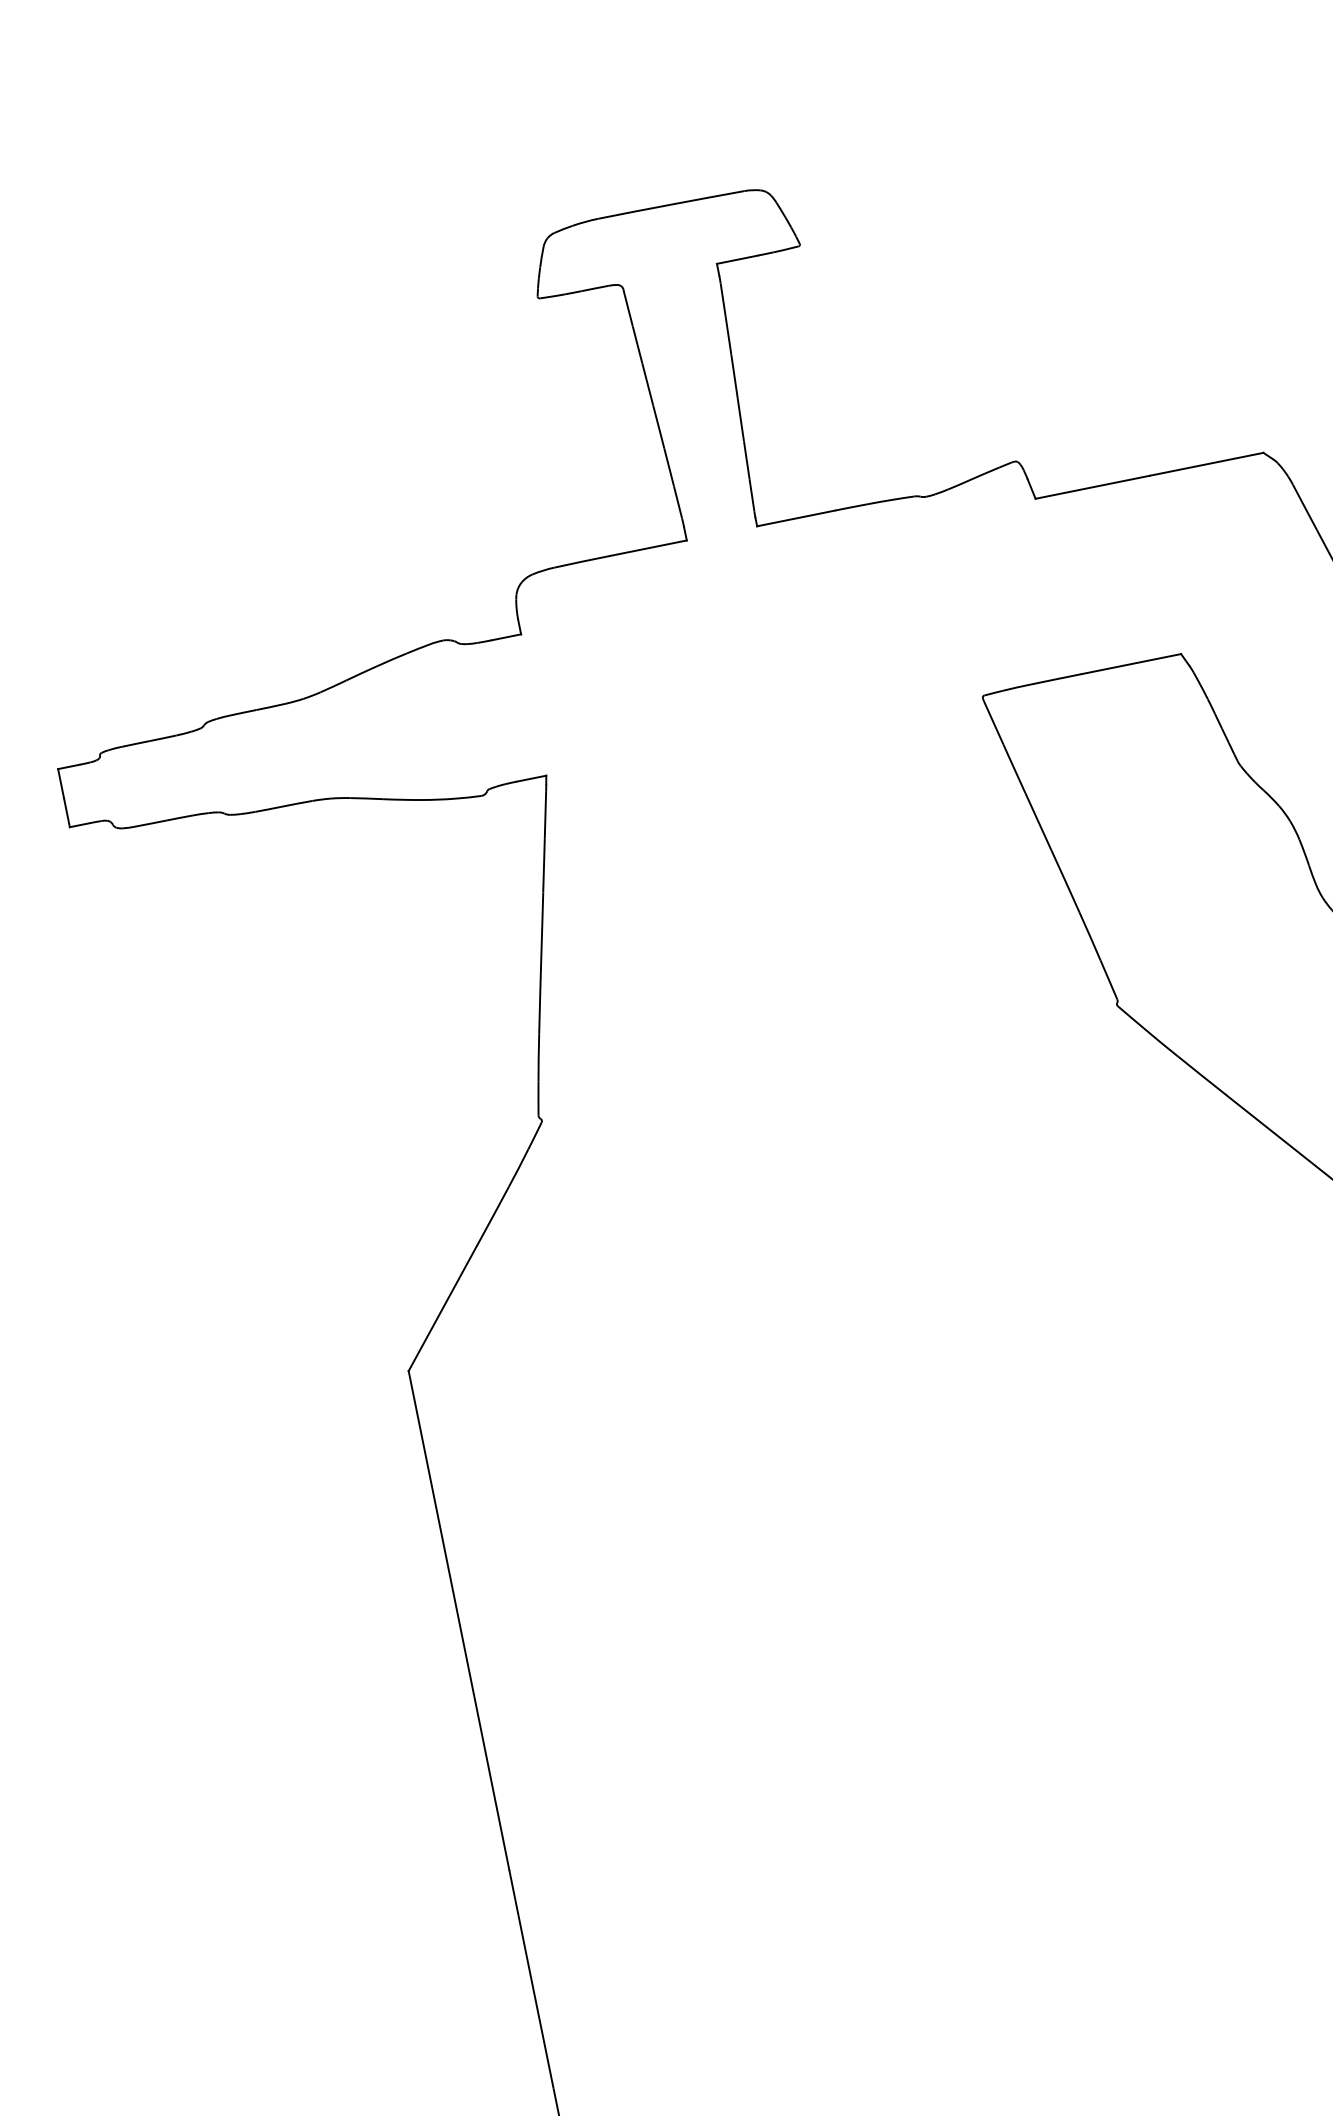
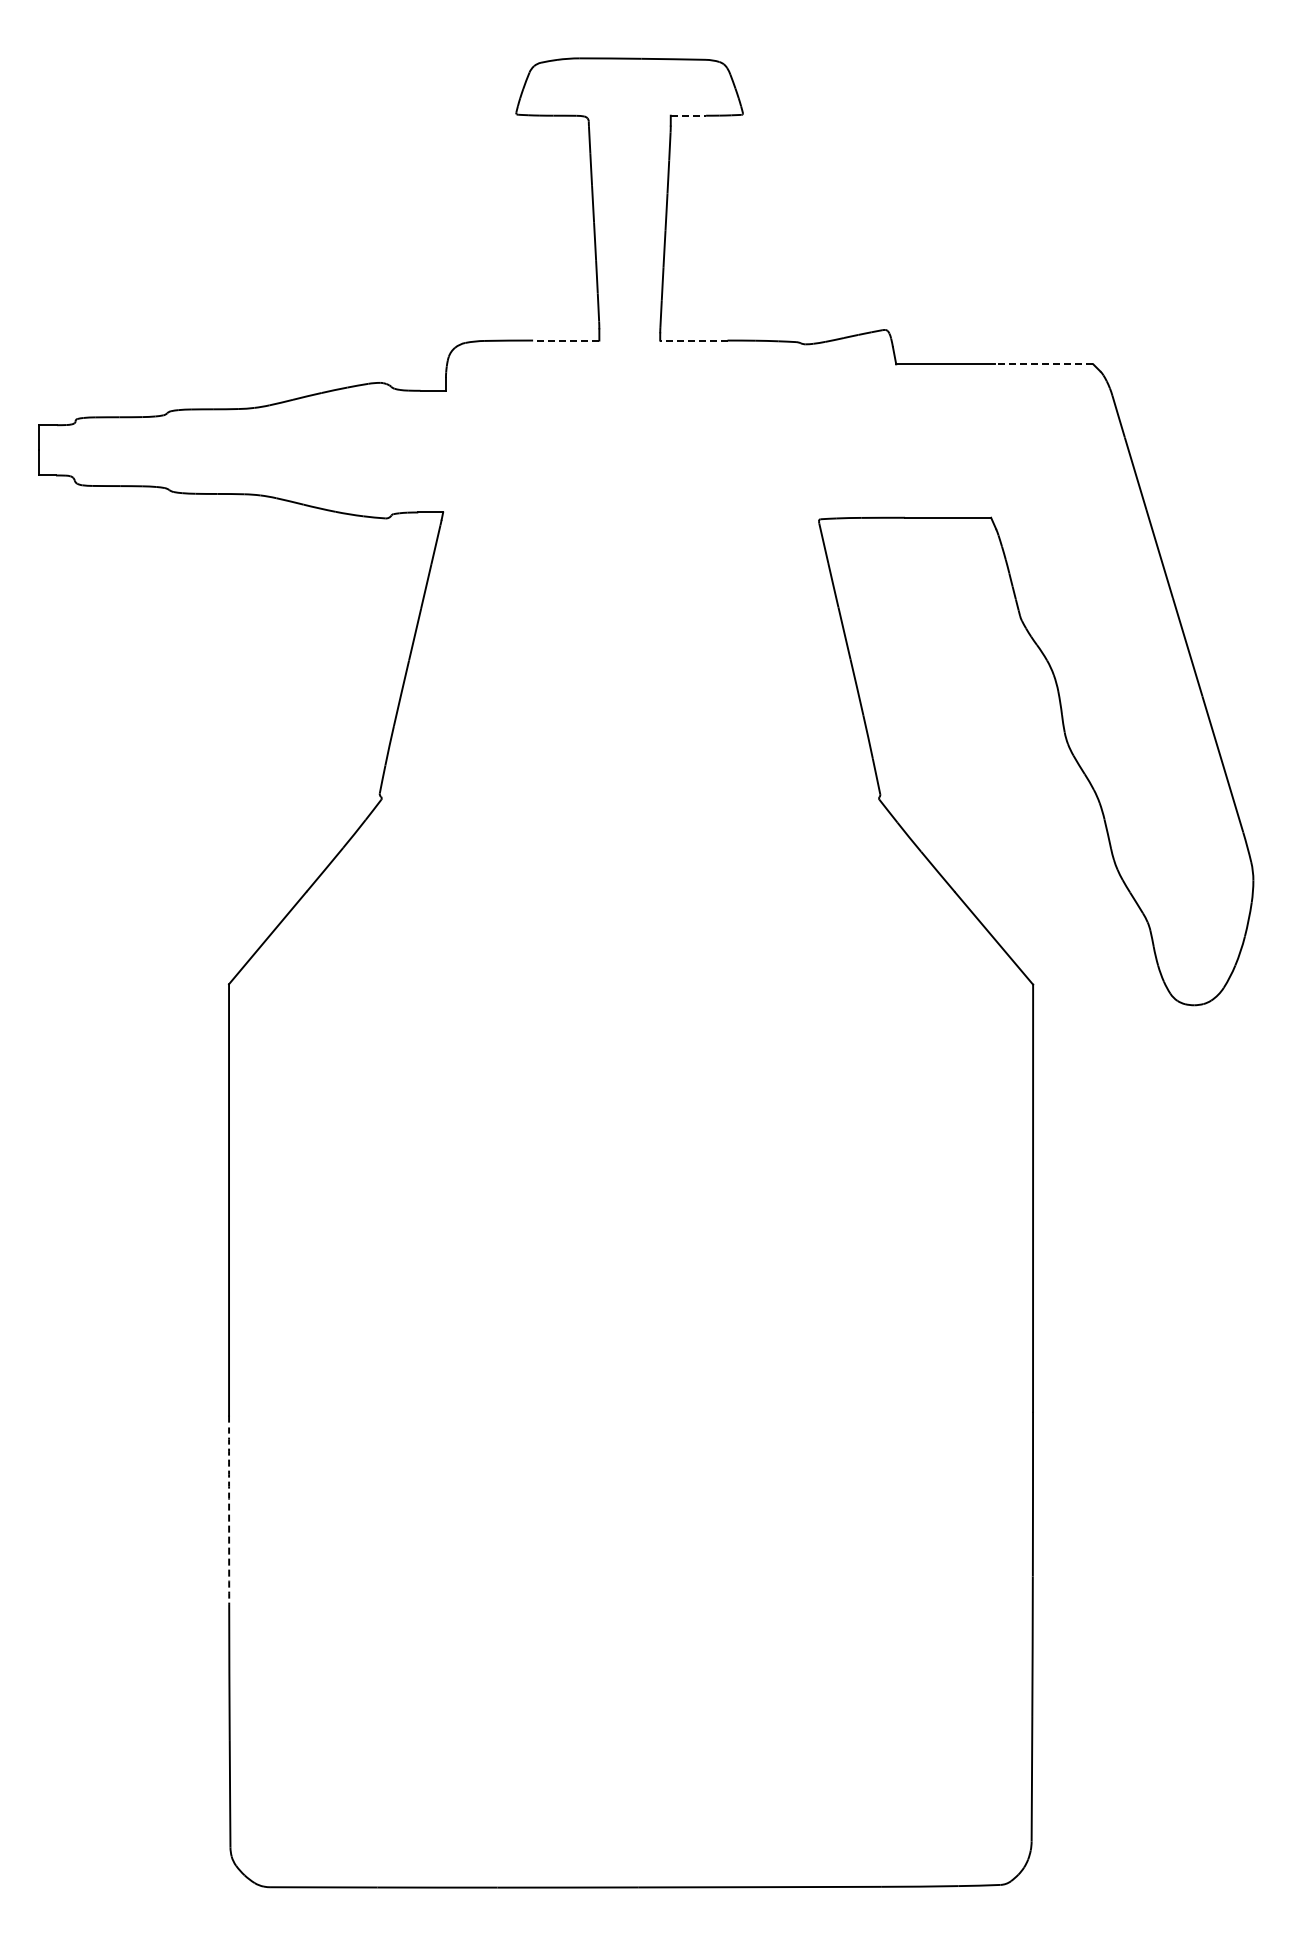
line: (737, 259) -> (688, 115), solid -> dashed
line: (1205, 464) -> (1043, 364), solid -> dashed
line: (795, 518) -> (693, 340), solid -> dashed
line: (647, 548) -> (565, 340), solid -> dashed
arc: (531, 1979) -> (229, 1510), solid -> dashed

